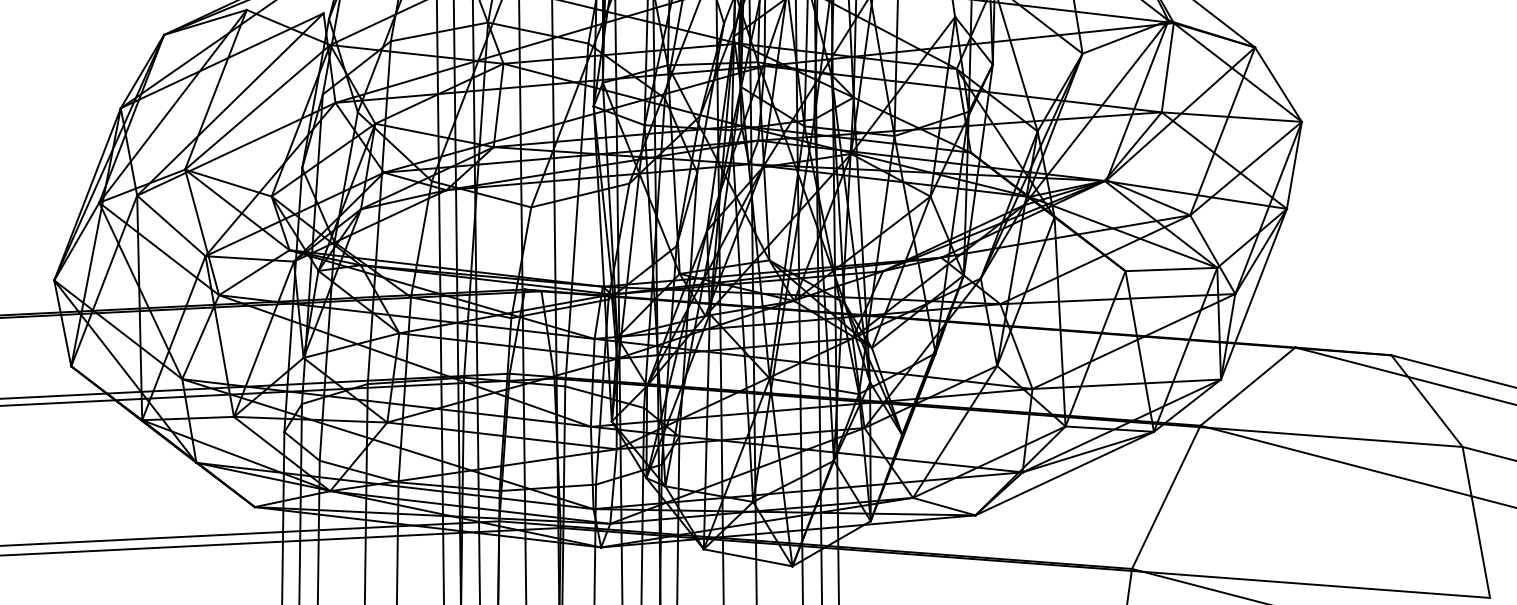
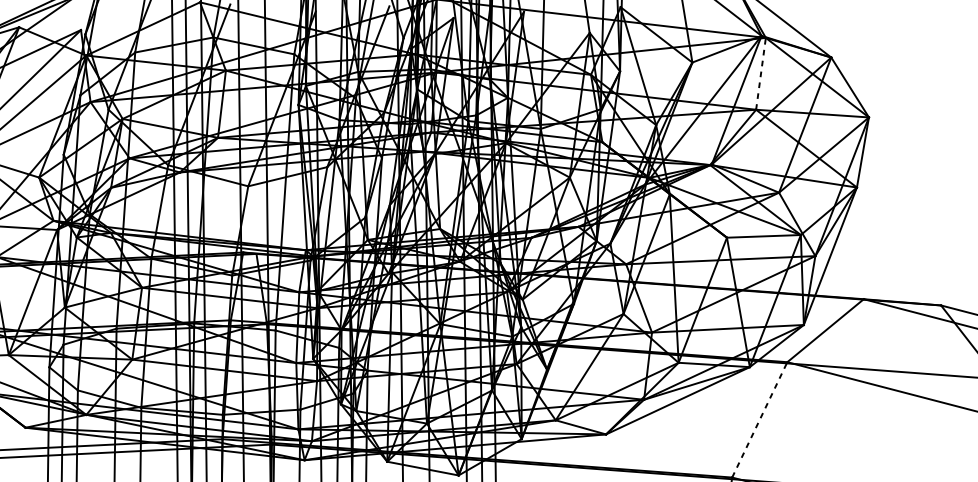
line: (1167, 67) -> (760, 73), solid -> dashed
line: (1166, 496) -> (759, 419), solid -> dashed

